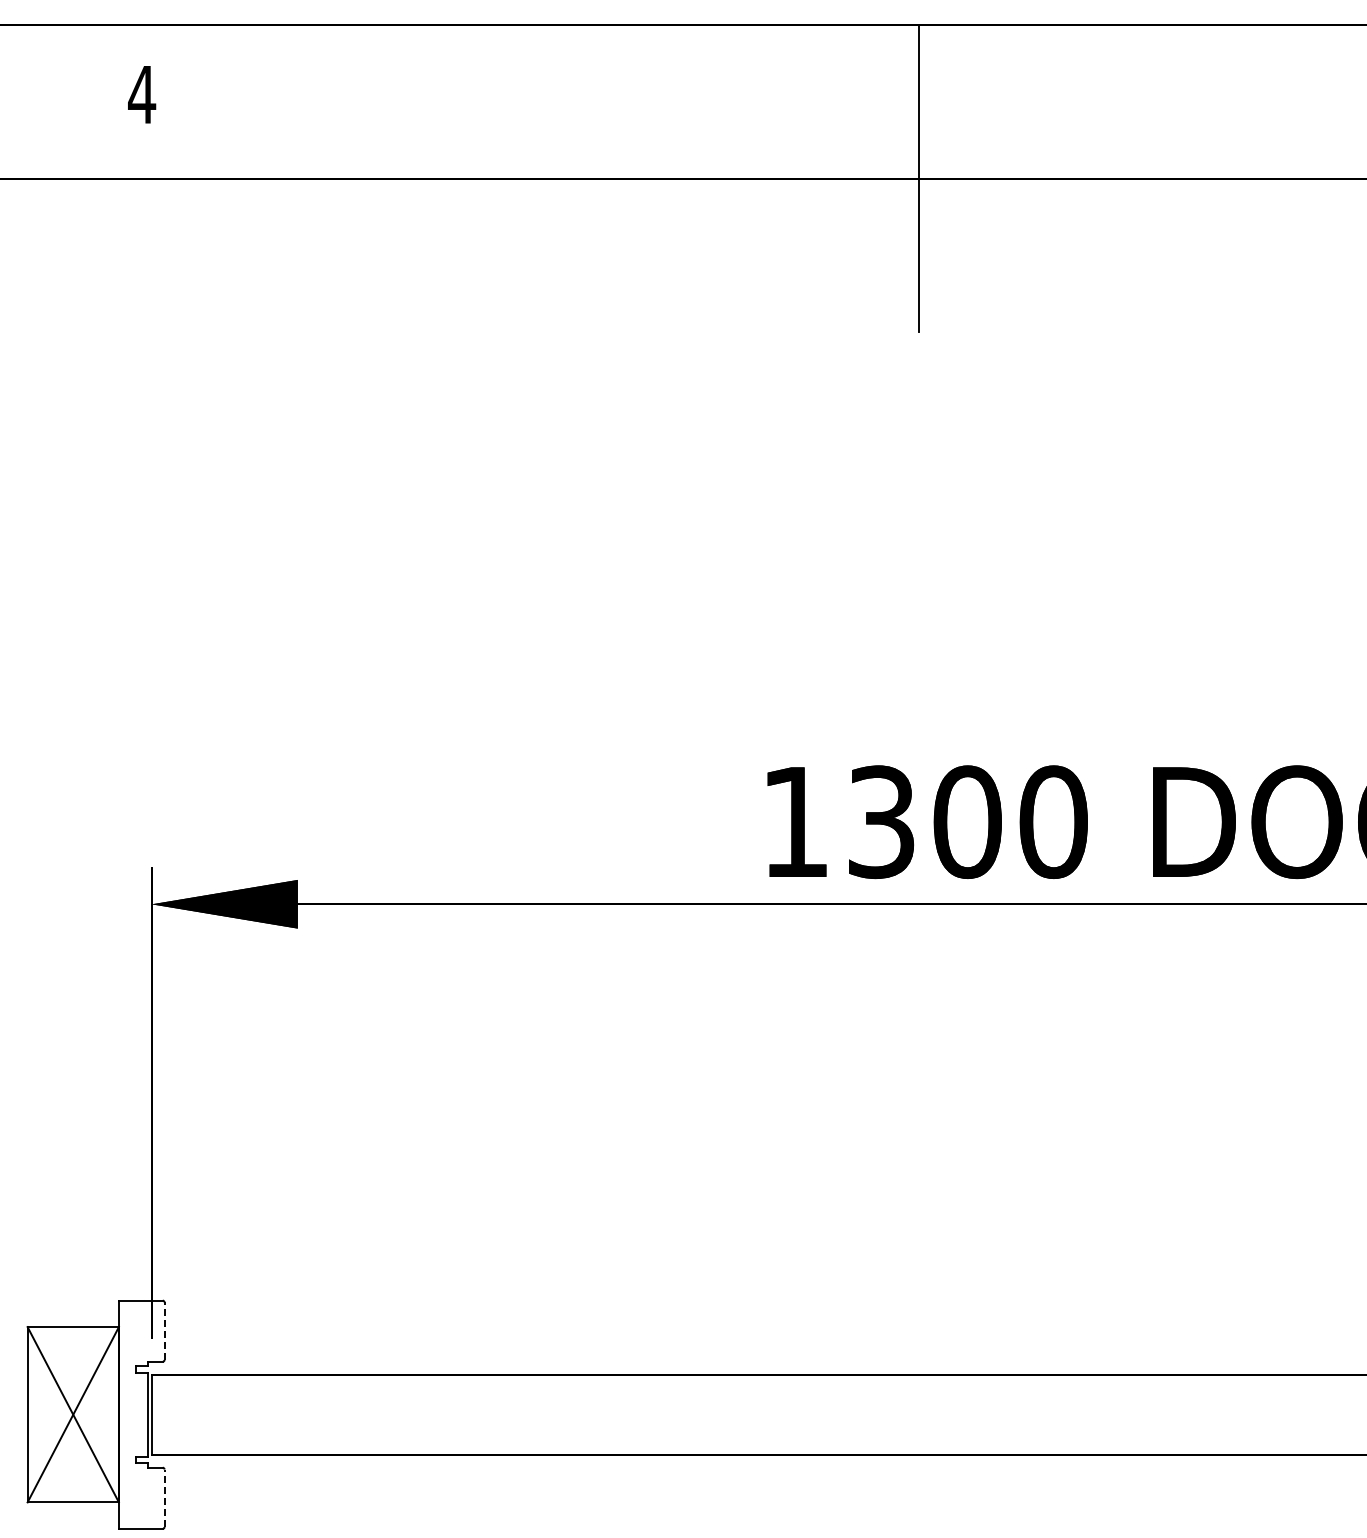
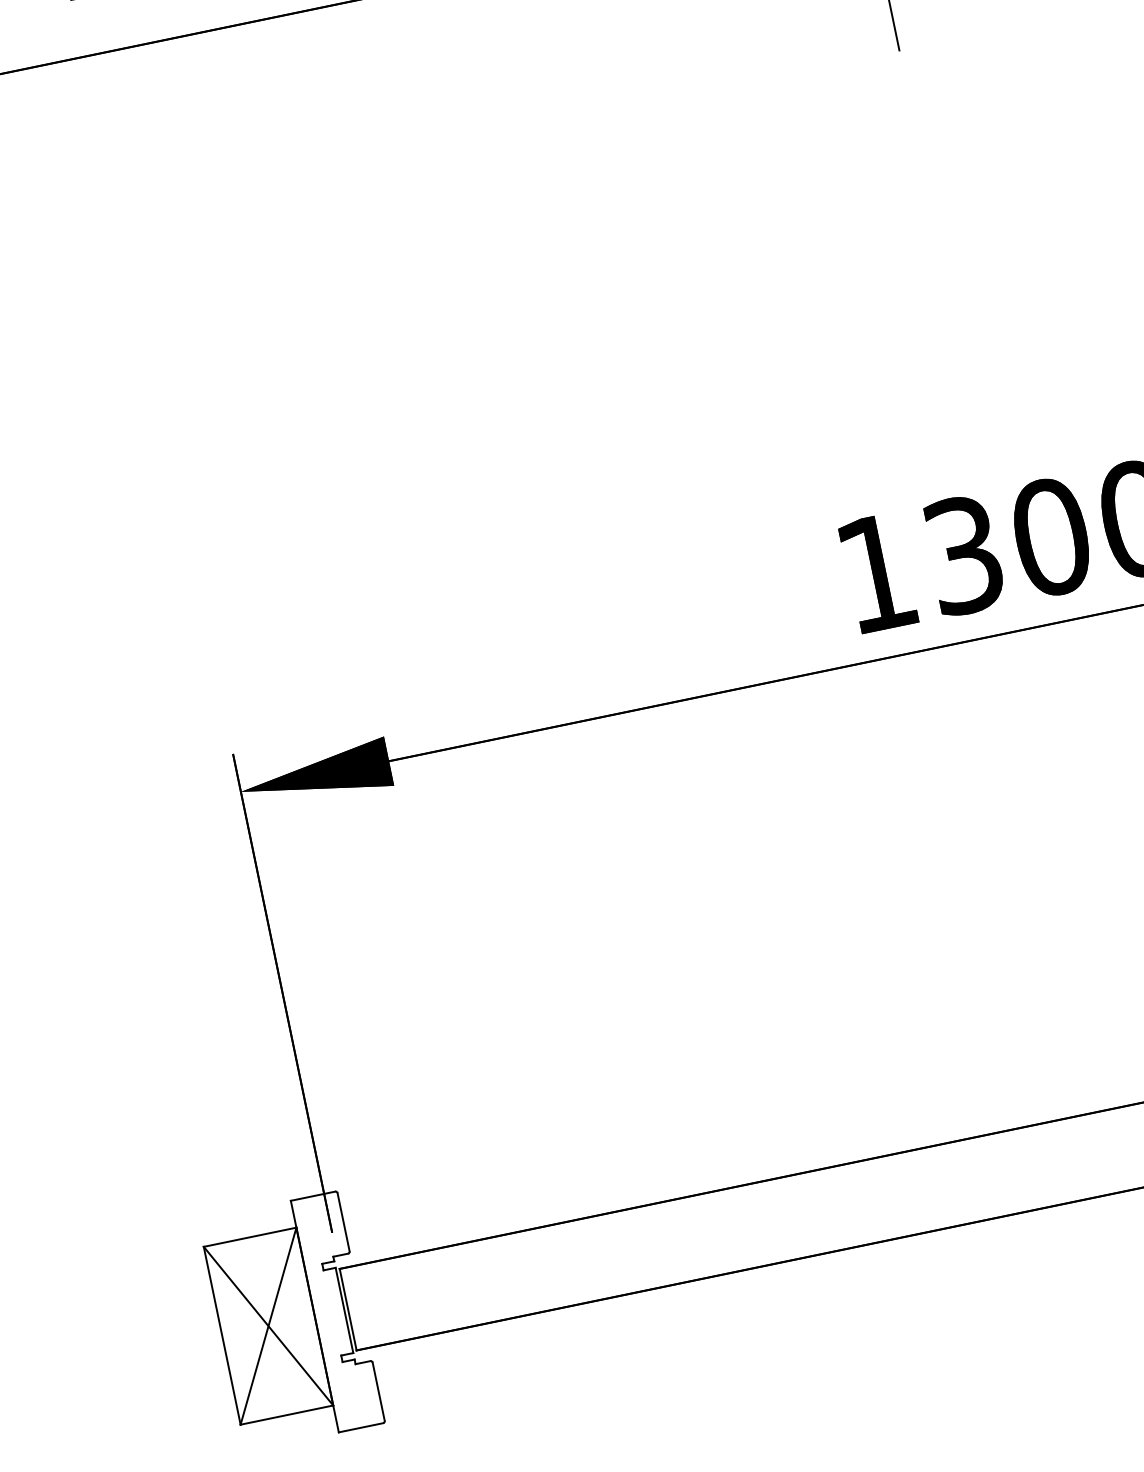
line: (164, 1331) -> (343, 1222), dashed -> solid
line: (164, 1498) -> (378, 1391), dashed -> solid

